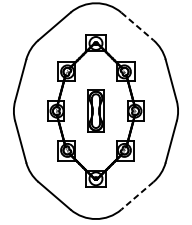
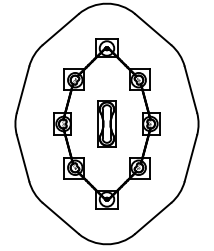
line: (137, 26) -> (153, 29), dashed -> solid
line: (137, 195) -> (153, 218), dashed -> solid

